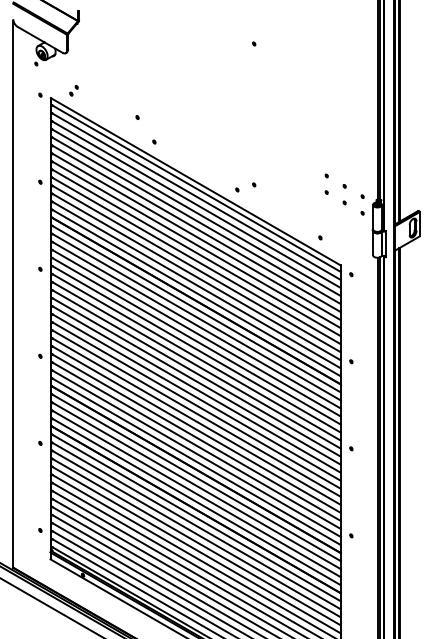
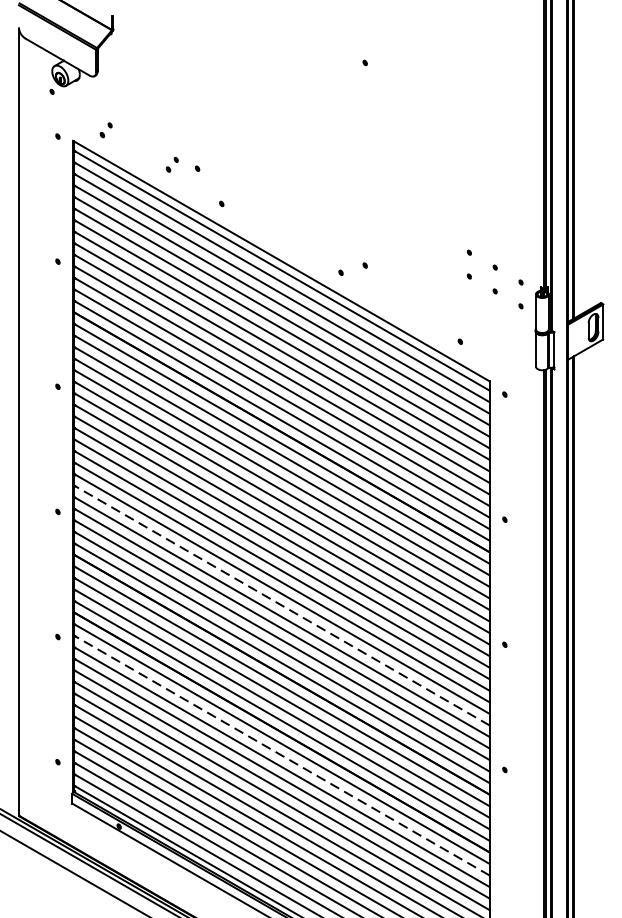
part: (119, 114) -> (171, 164), added
line: (195, 421) -> (280, 605), solid -> dashed
line: (195, 525) -> (280, 755), solid -> dashed

